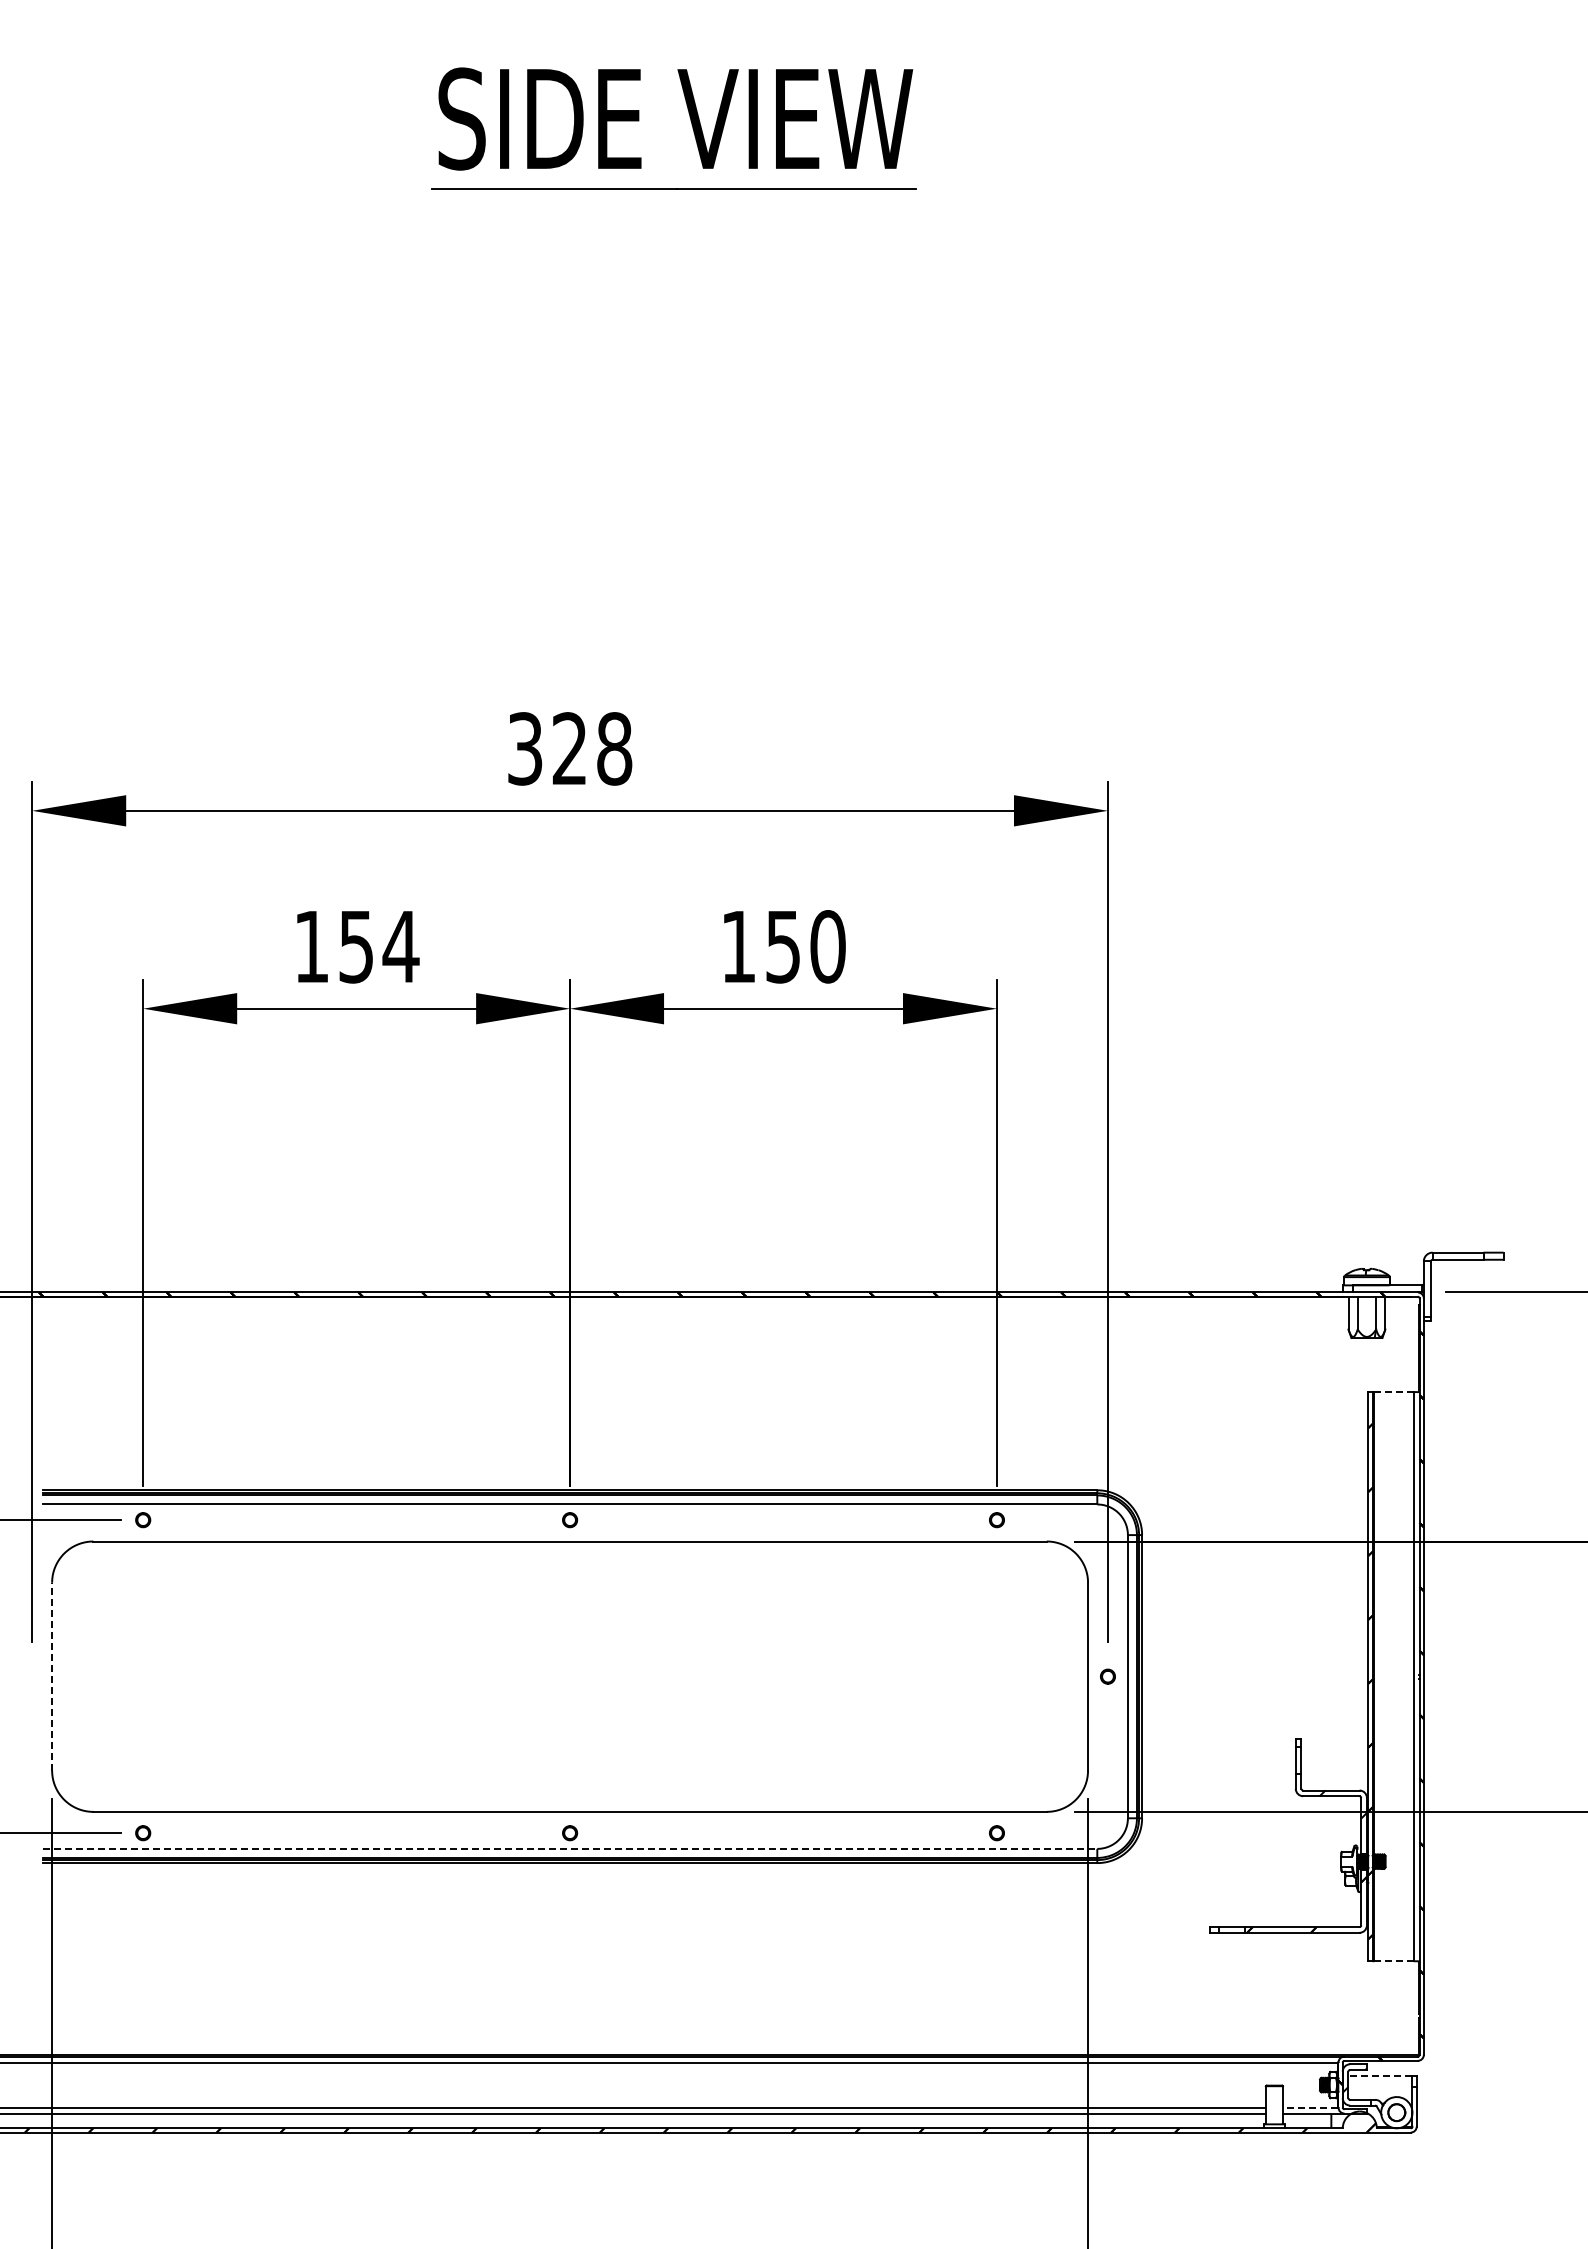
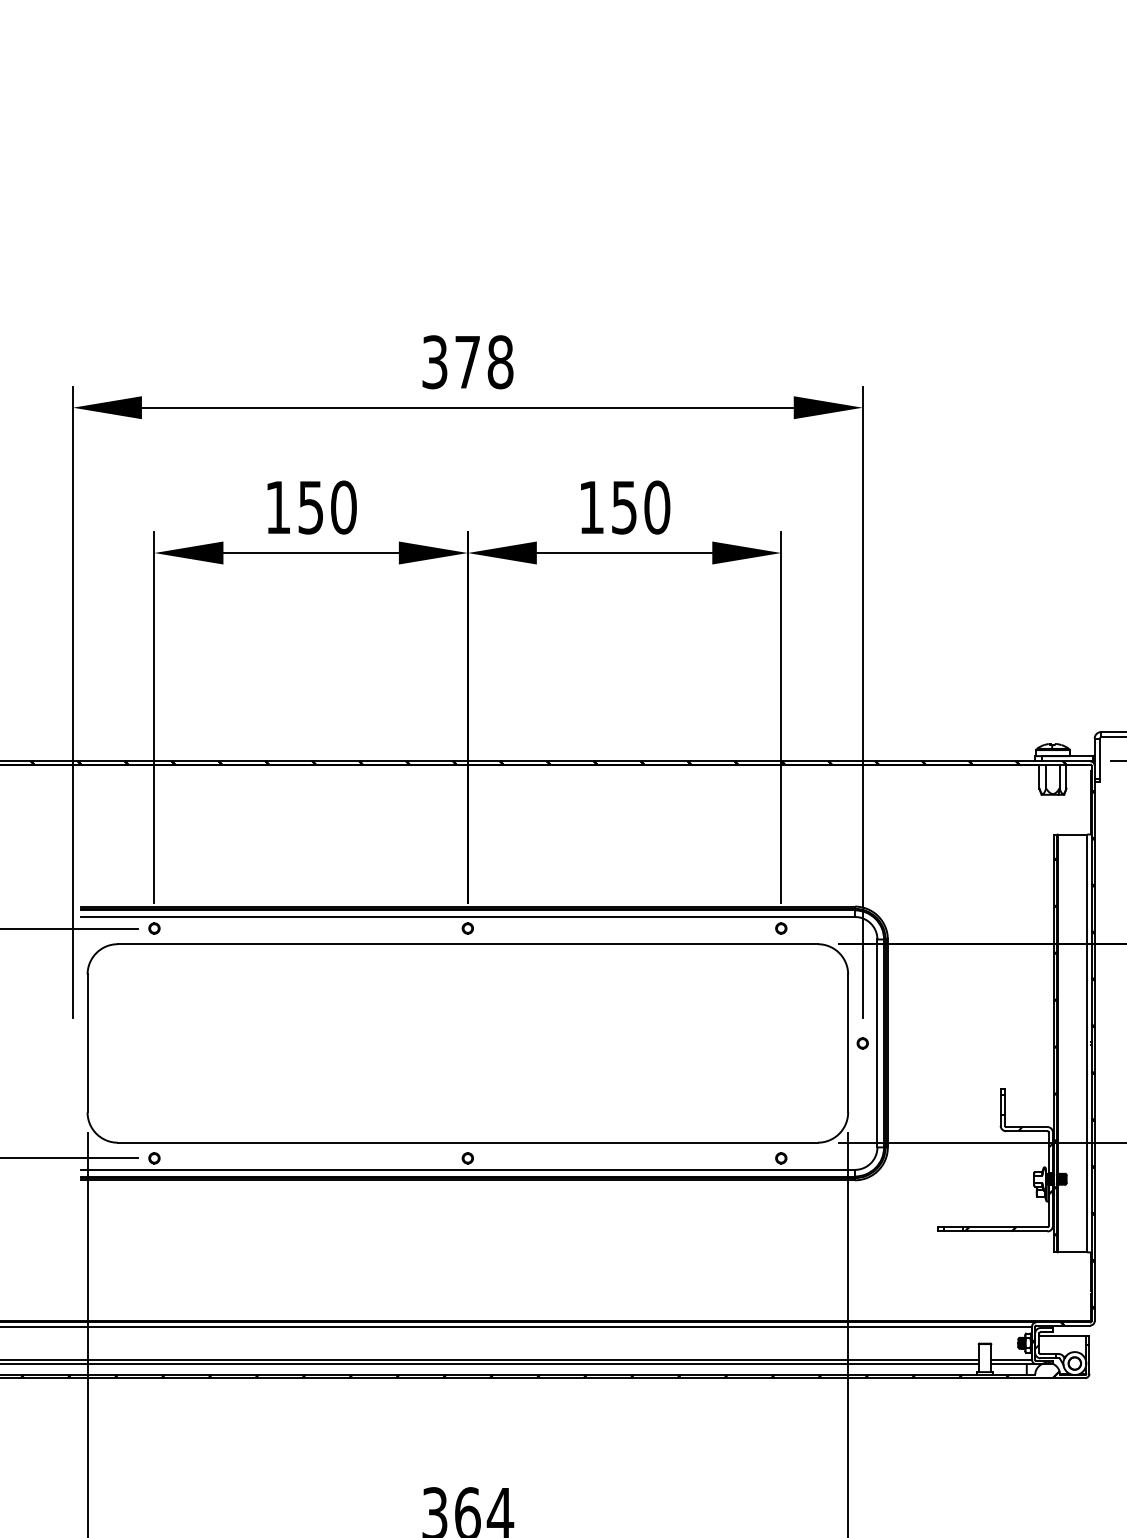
text: (569, 748) -> (467, 361), 328 -> 378
text: (400, 946) -> (343, 507), 154 -> 150
line: (1393, 1392) -> (1072, 834), dashed -> solid
line: (52, 1676) -> (87, 1043), dashed -> solid
line: (570, 1848) -> (468, 1169), dashed -> solid
line: (1393, 1961) -> (1072, 1252), dashed -> solid
line: (1380, 2075) -> (1062, 1336), dashed -> solid
line: (1309, 2107) -> (1010, 1359), dashed -> solid

